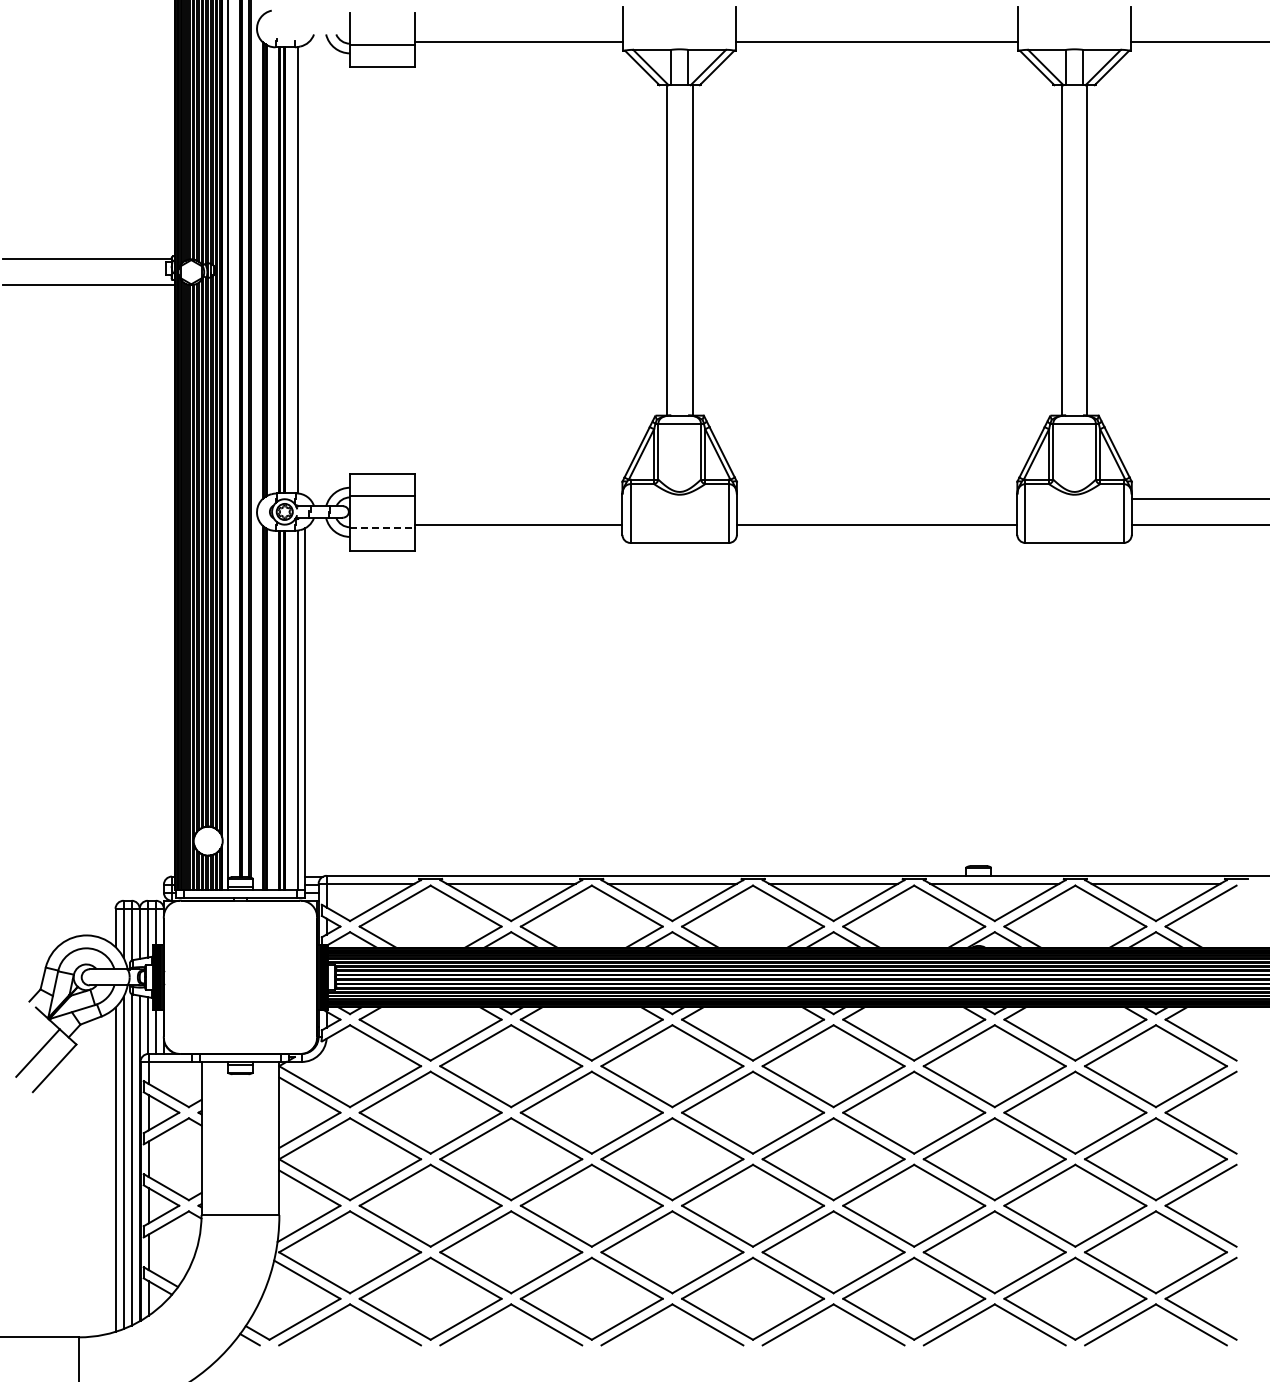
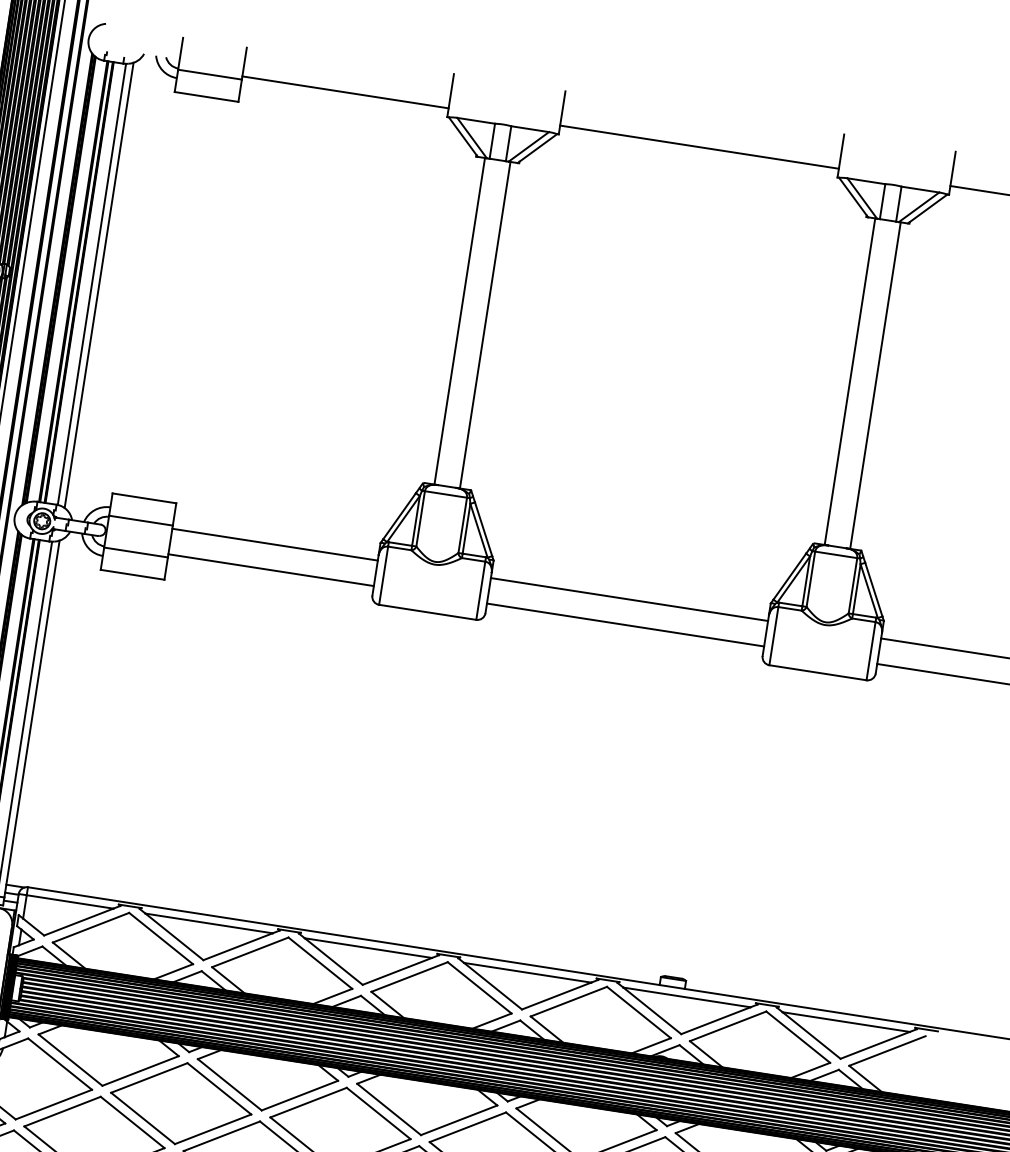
line: (304, 269) -> (98, 284), added
line: (518, 499) -> (275, 544), added
line: (876, 499) -> (628, 599), added
line: (382, 528) -> (136, 552), dashed -> solid

